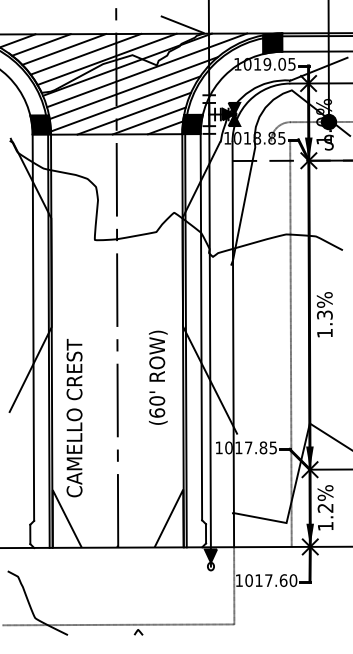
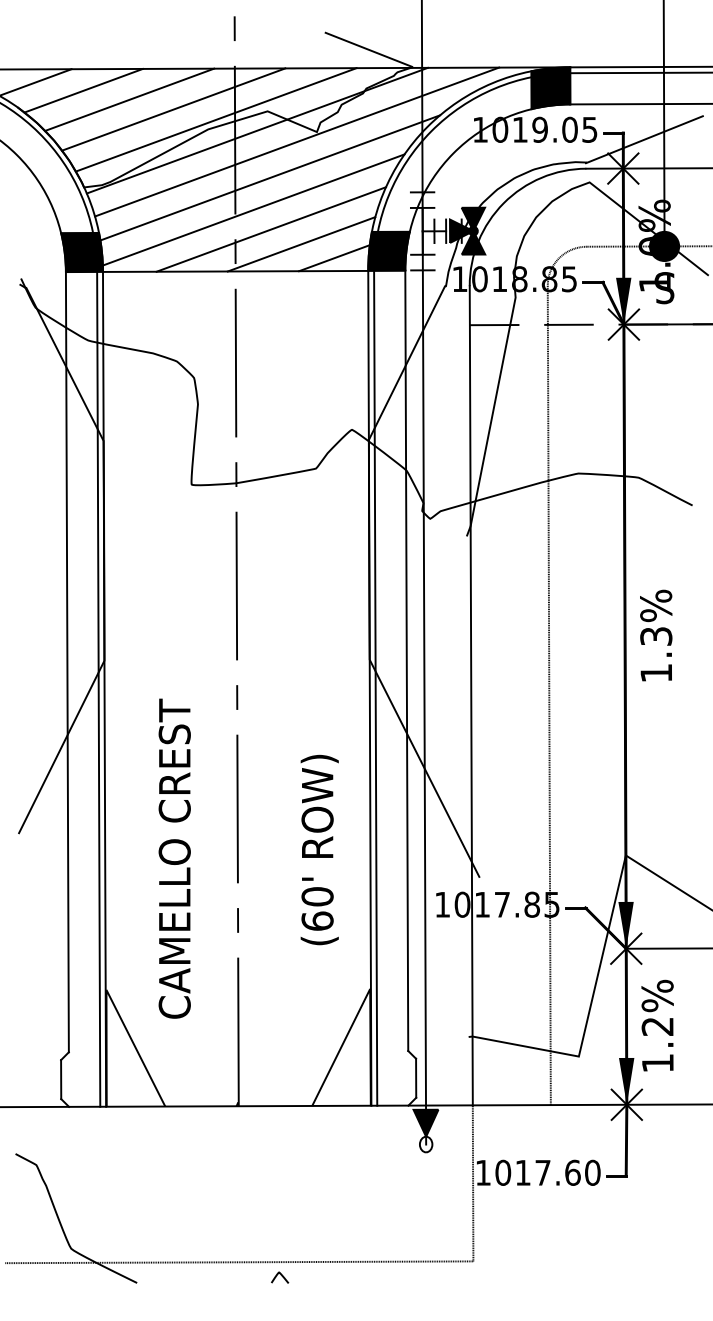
line: (290, 344) -> (548, 695), moved
text: (158, 377) -> (320, 849), moved
text: (74, 418) -> (174, 859), moved

